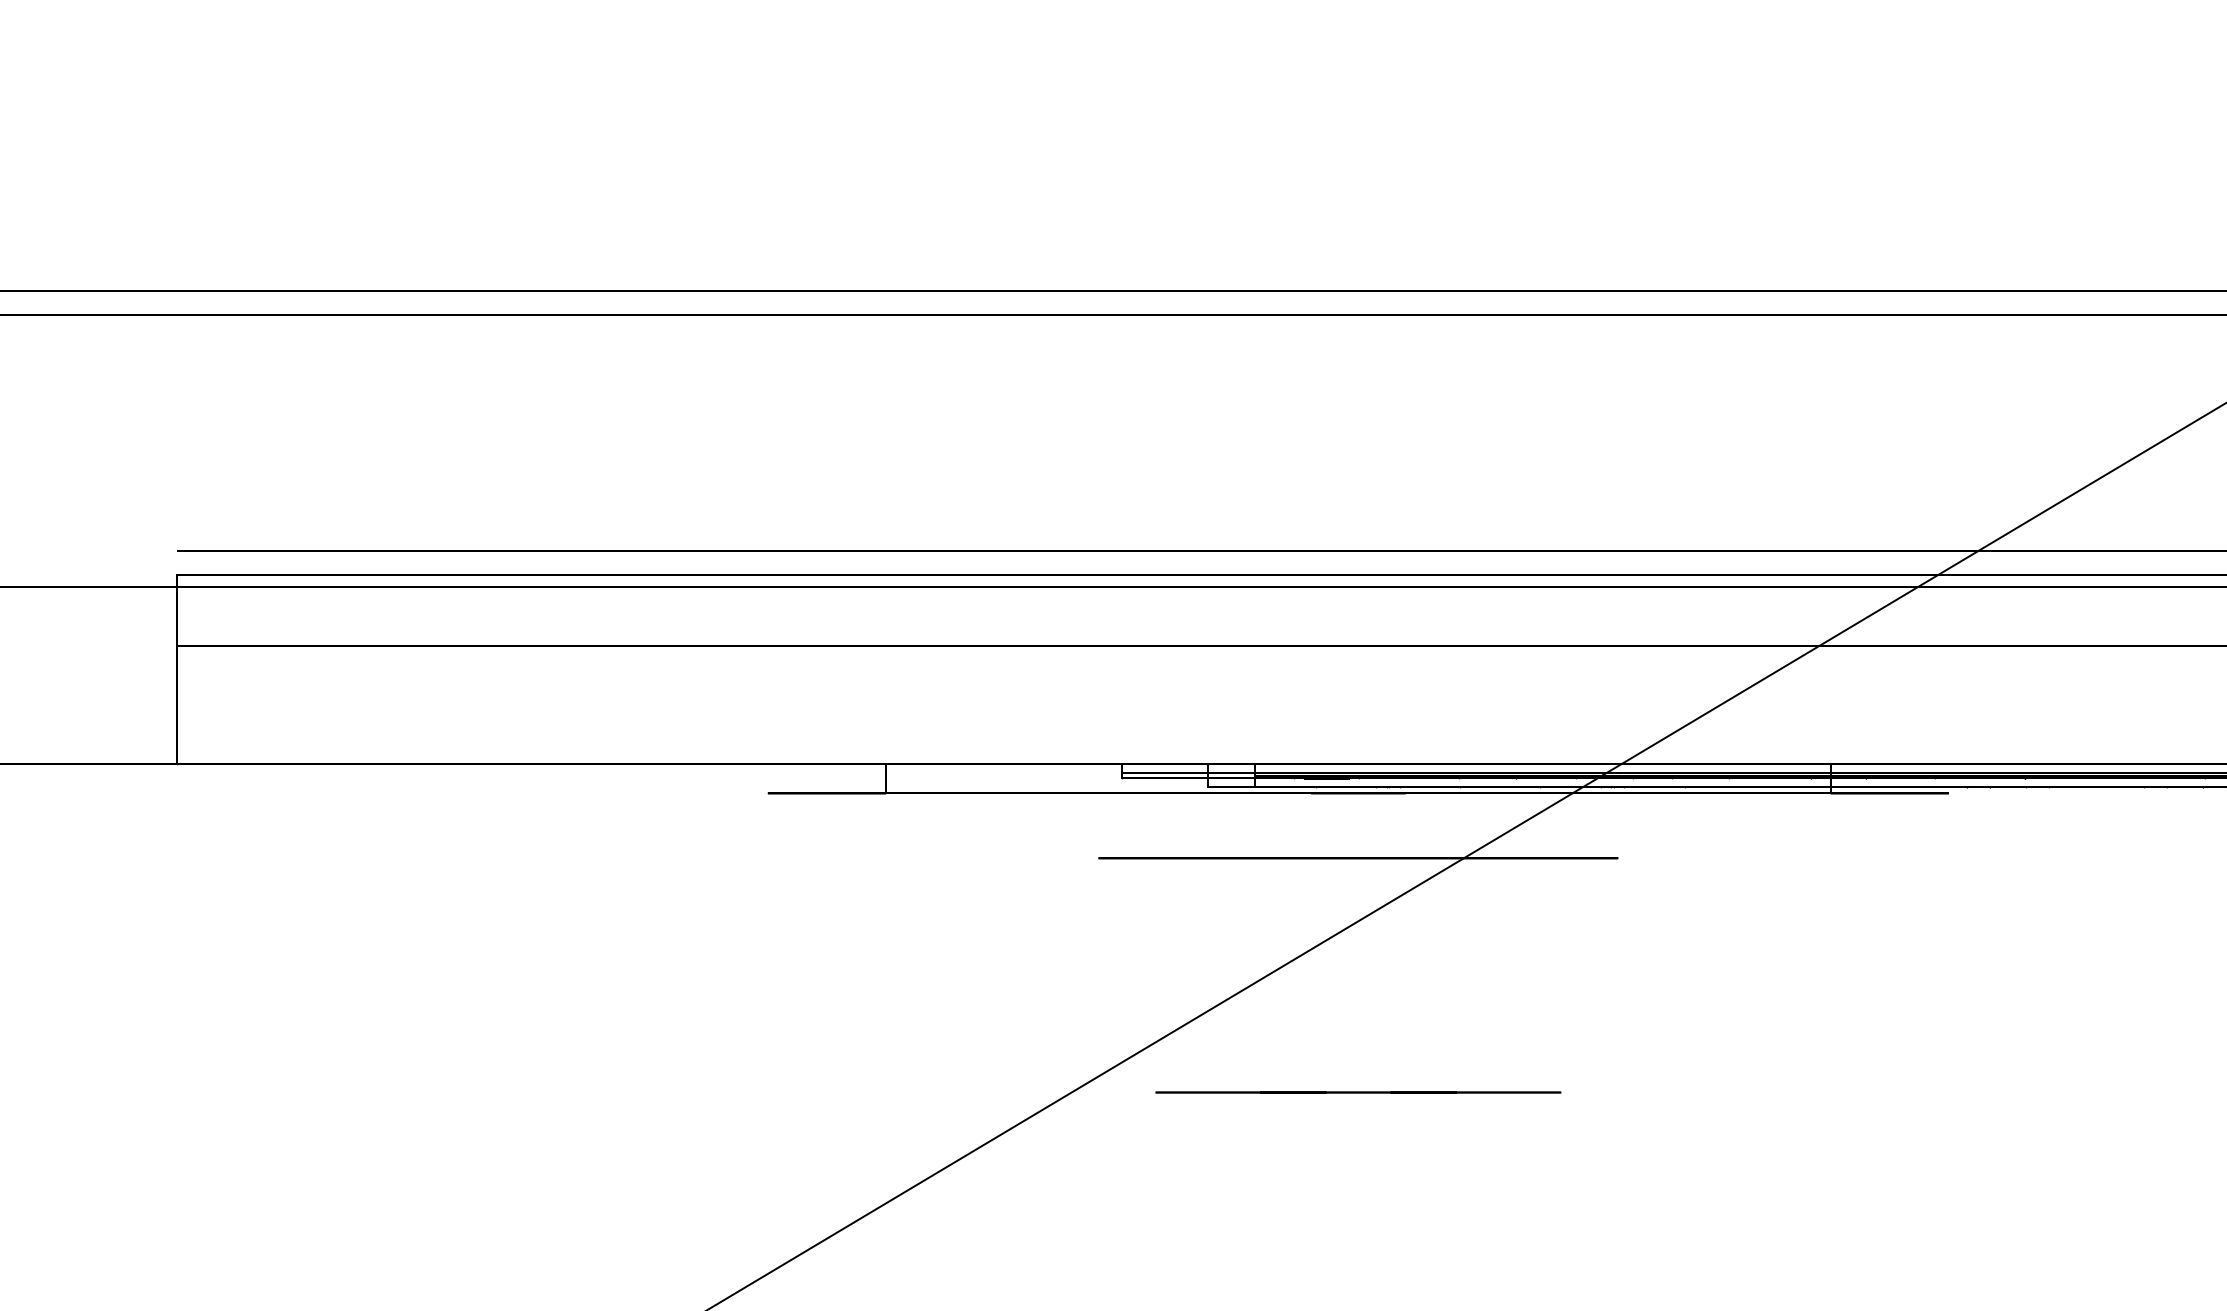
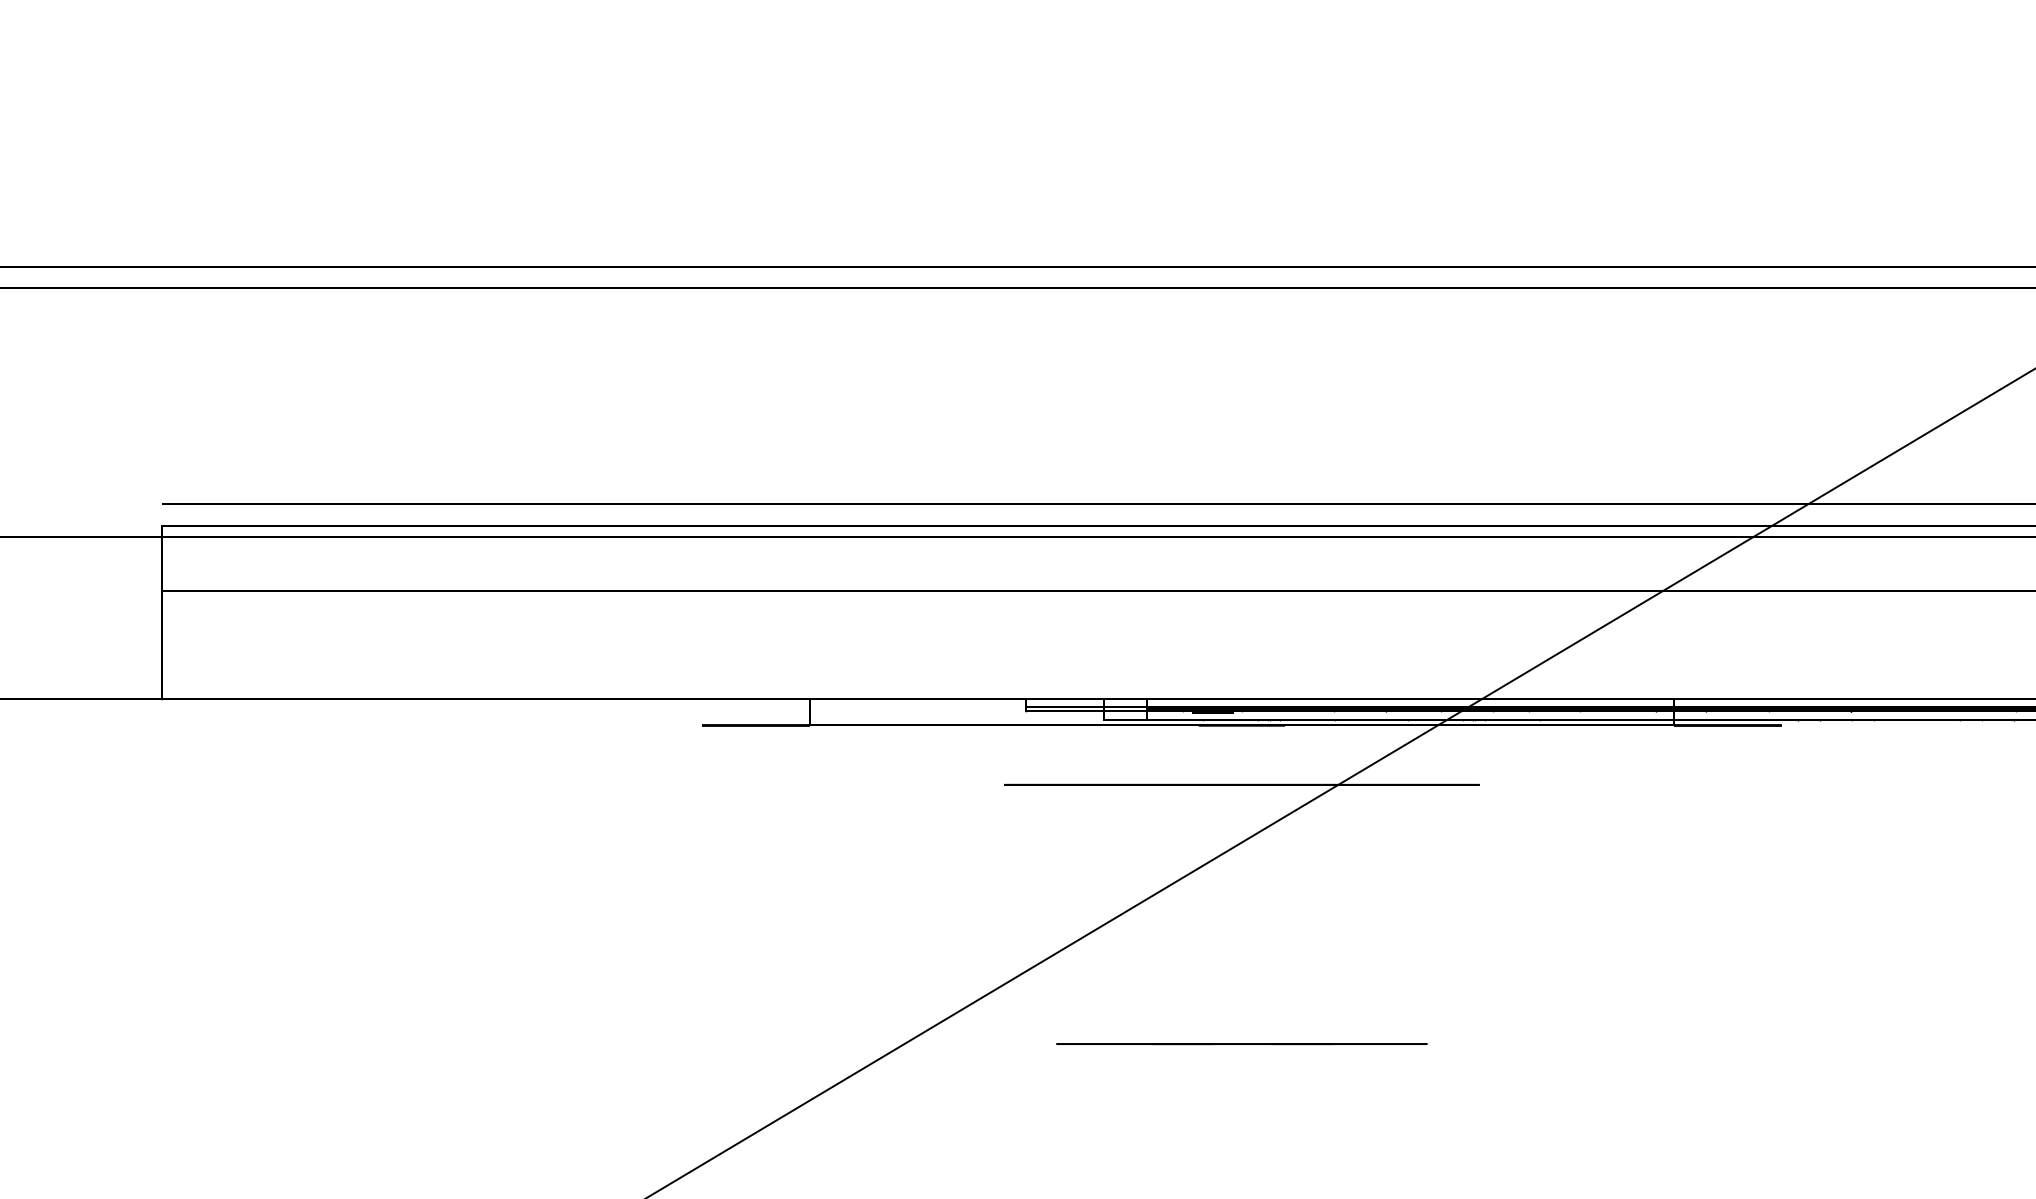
line: (1357, 1092) -> (1241, 1044), moved

